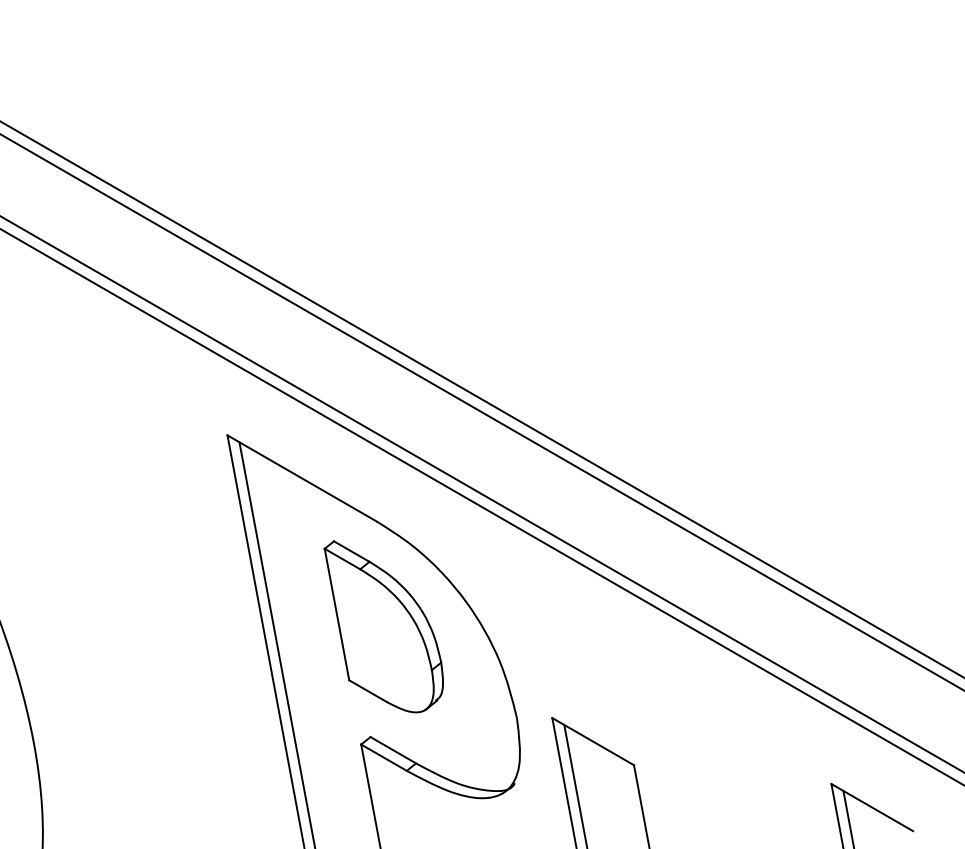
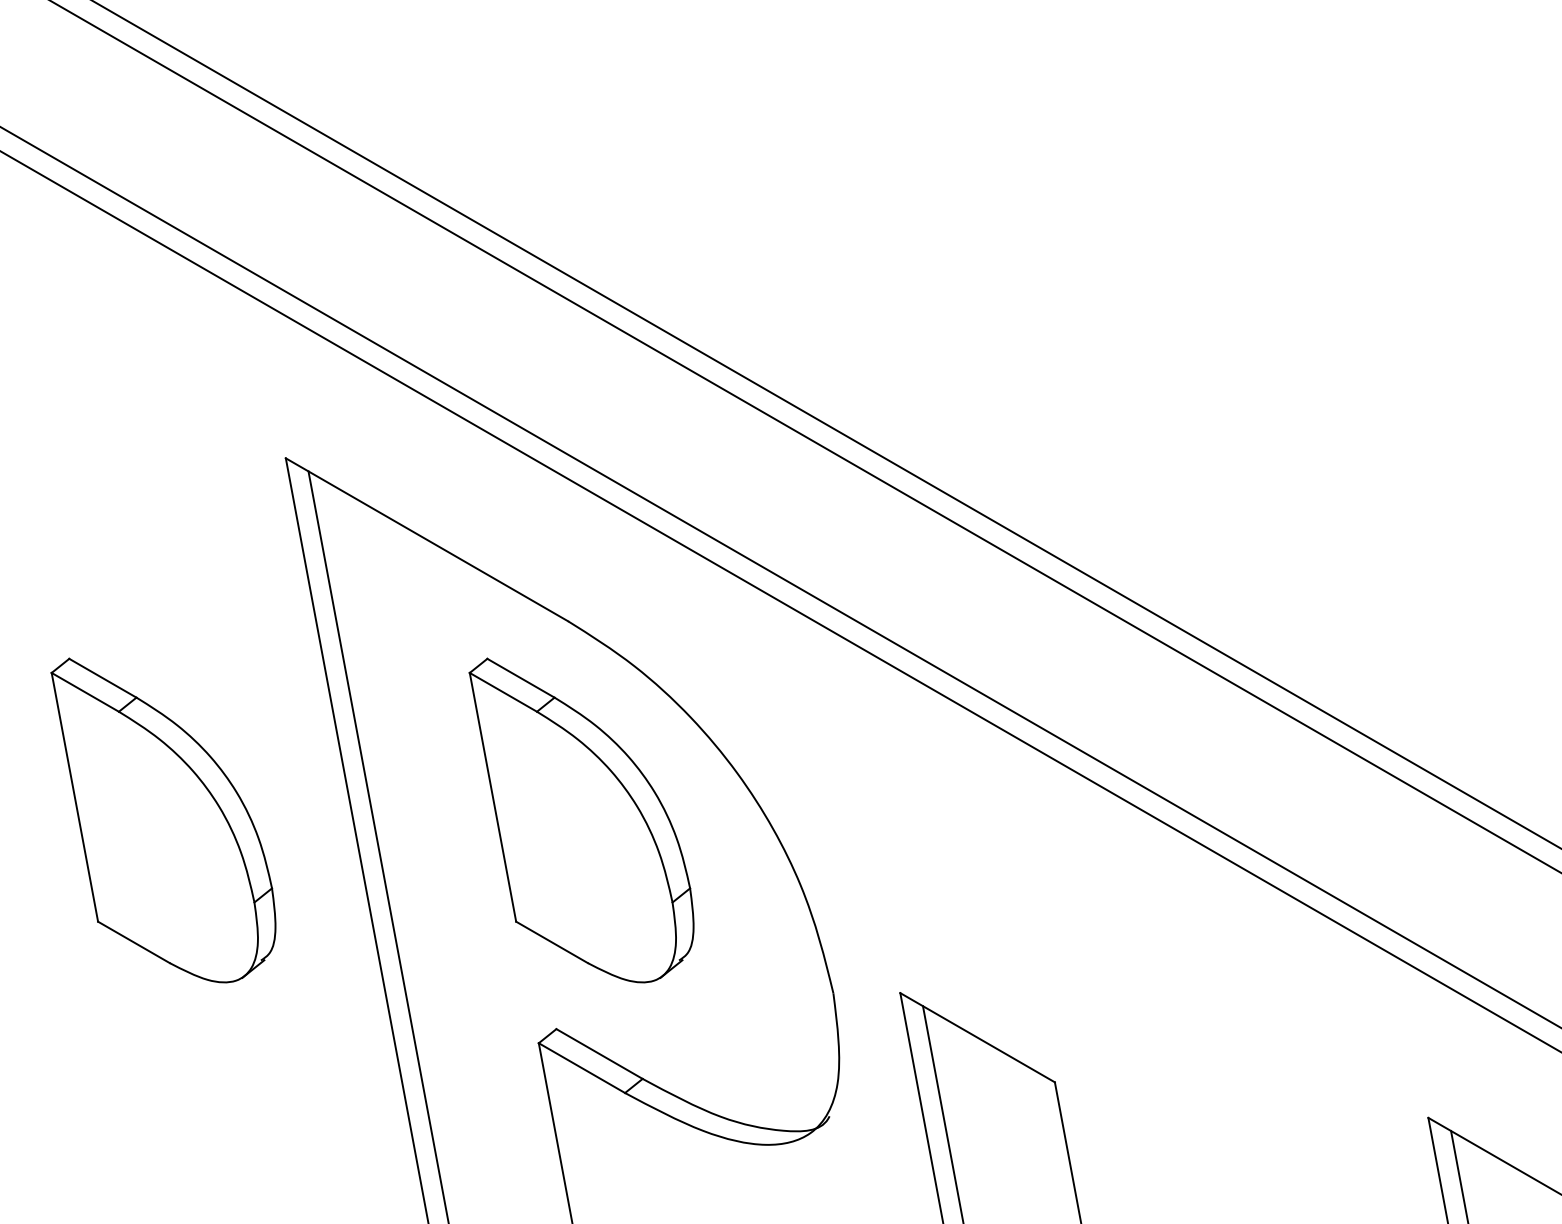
part: (162, 626) -> (162, 819), added

